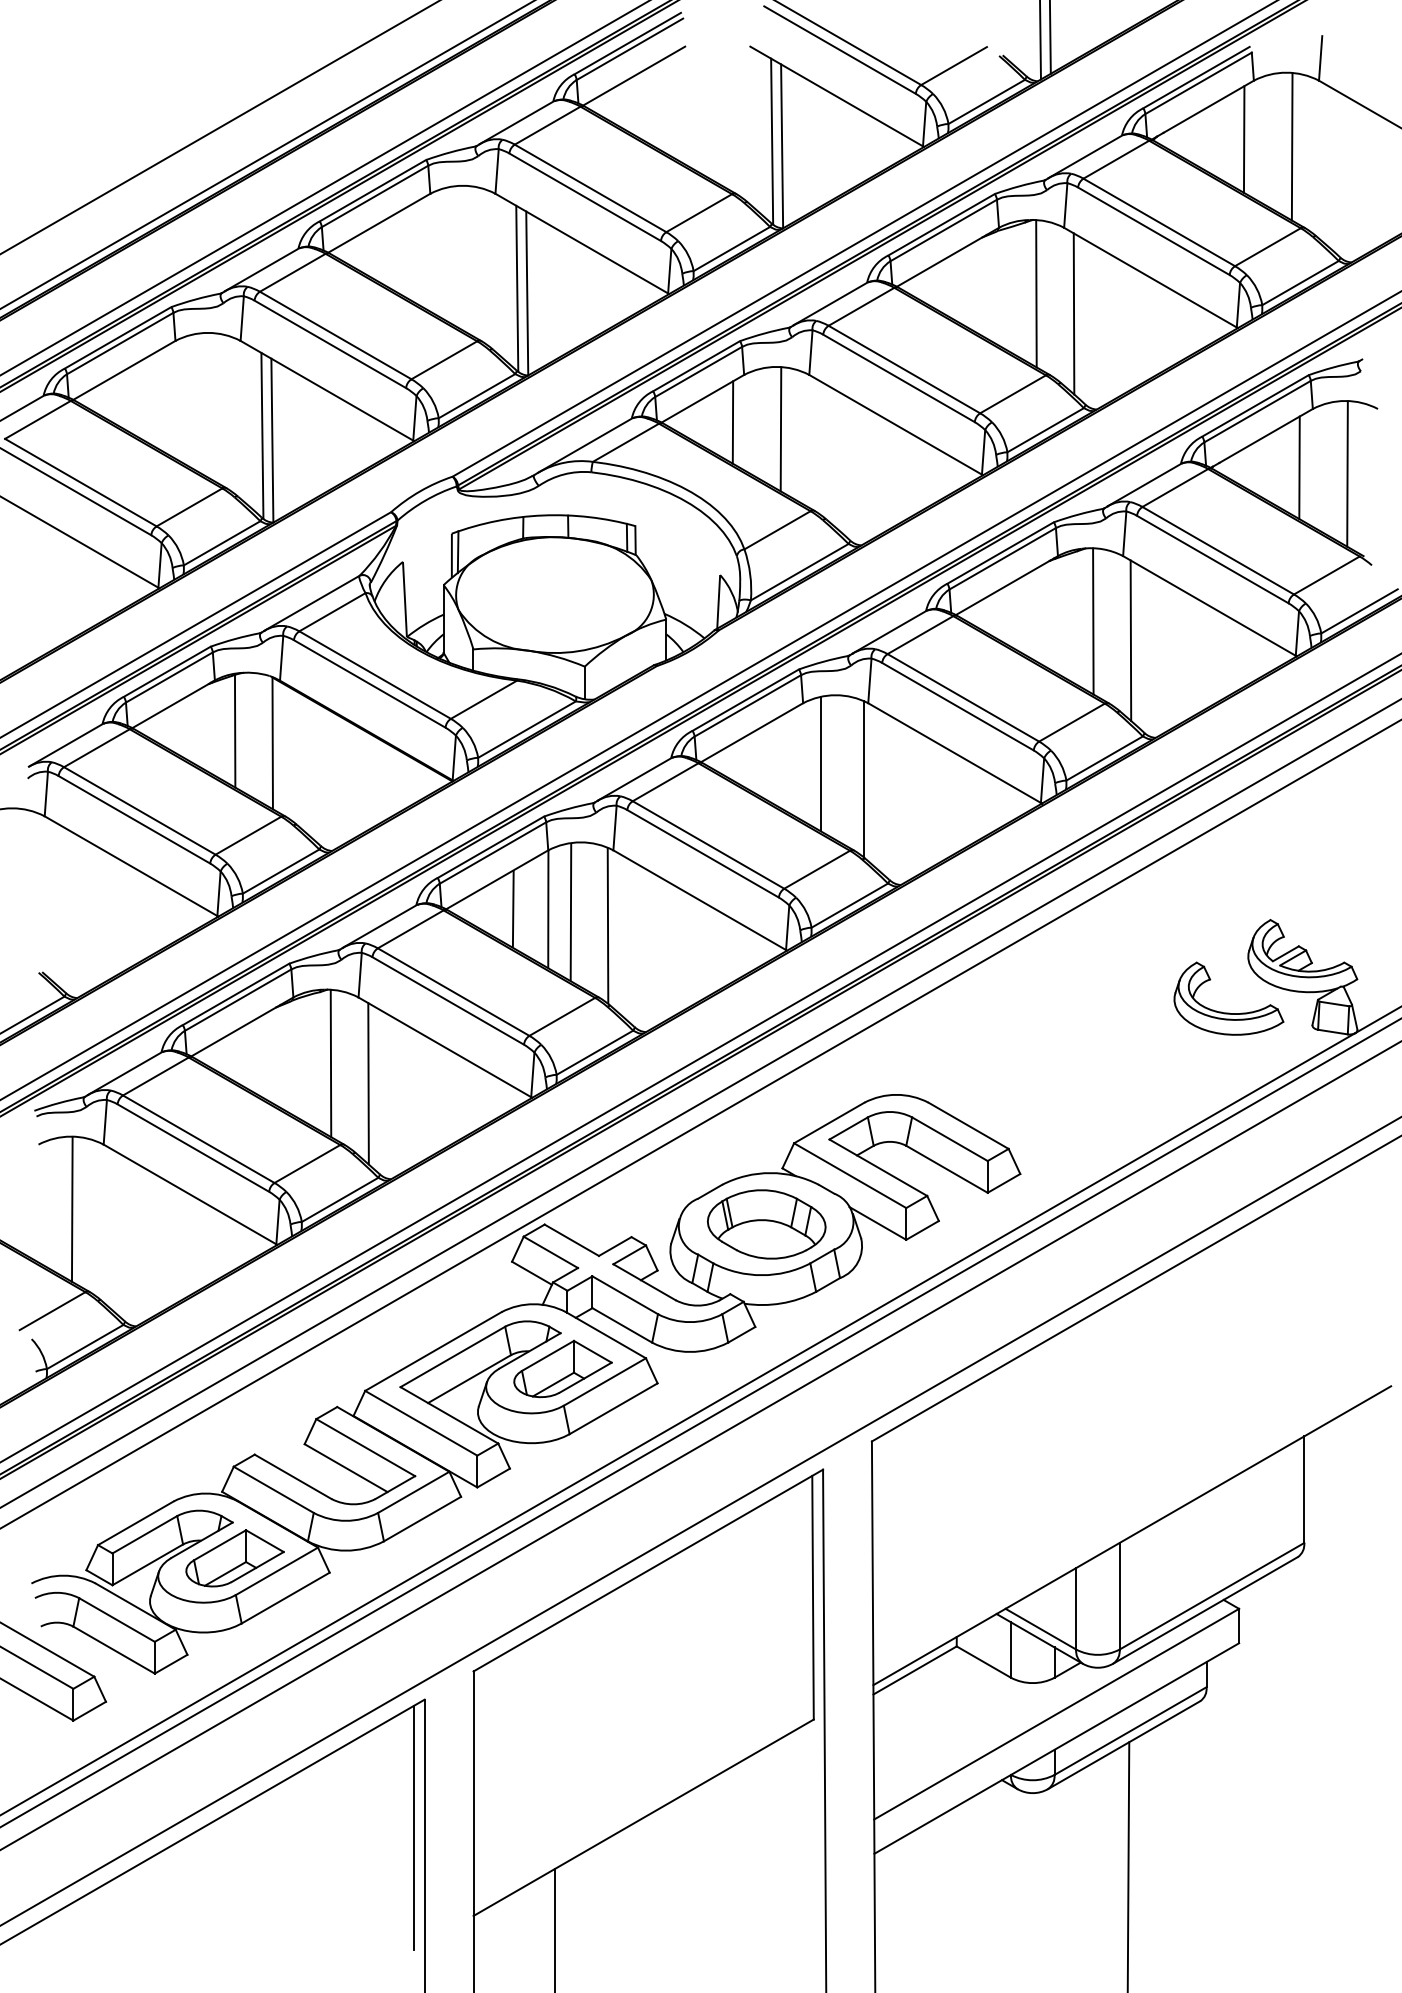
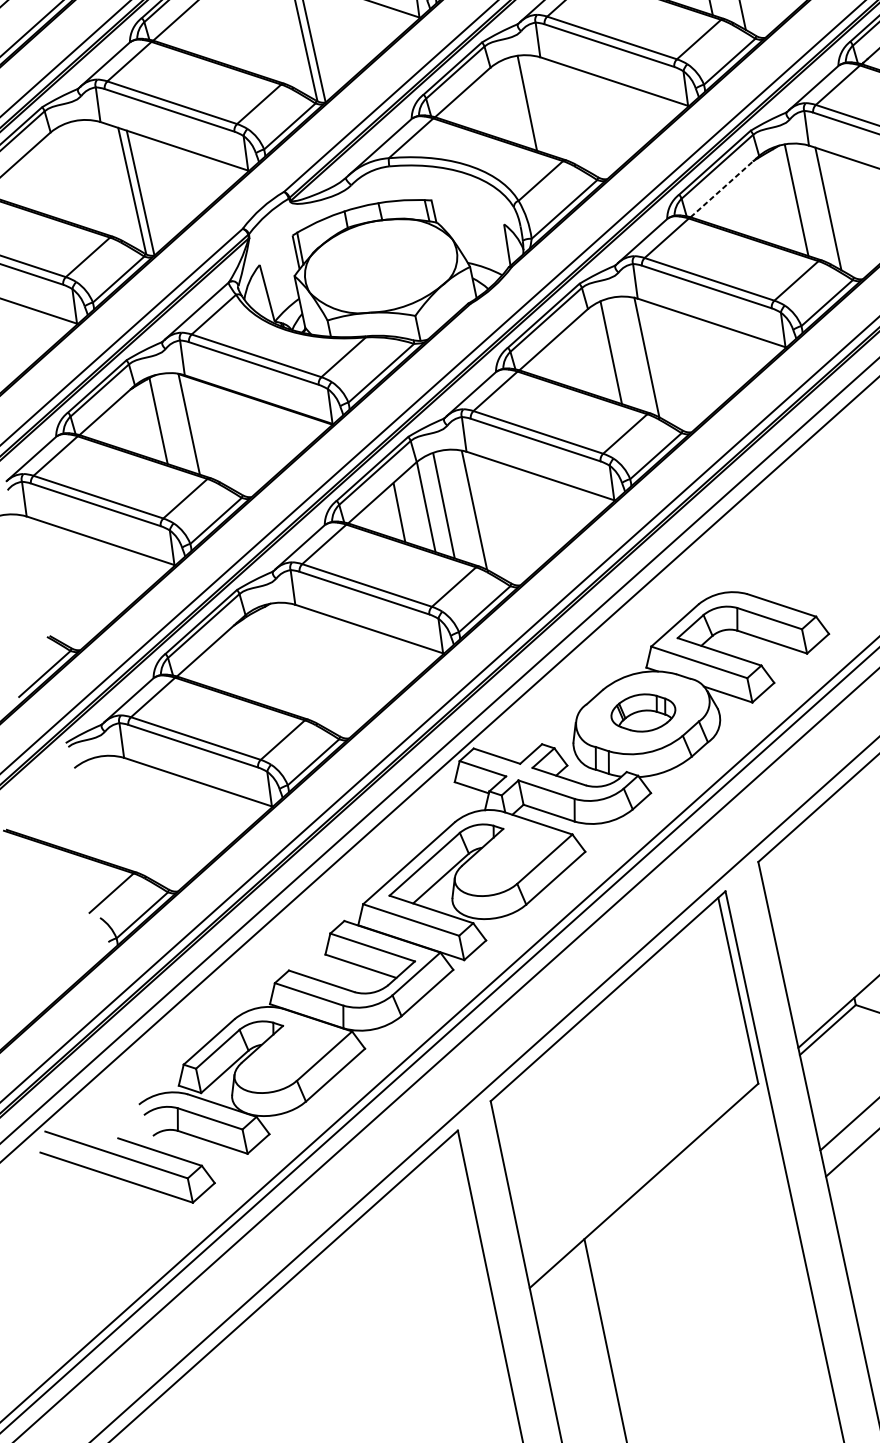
line: (732, 422) -> (489, 105), removed
line: (1004, 586) -> (723, 187), solid -> dashed
line: (330, 1063) -> (284, 659), removed
line: (368, 1083) -> (316, 668), removed
line: (71, 1208) -> (109, 811), removed
part: (766, 1224) -> (643, 713), size x0.7
part: (562, 1368) -> (510, 855), removed
part: (234, 1558) -> (290, 1053), removed
line: (413, 1827) -> (469, 1230), removed

